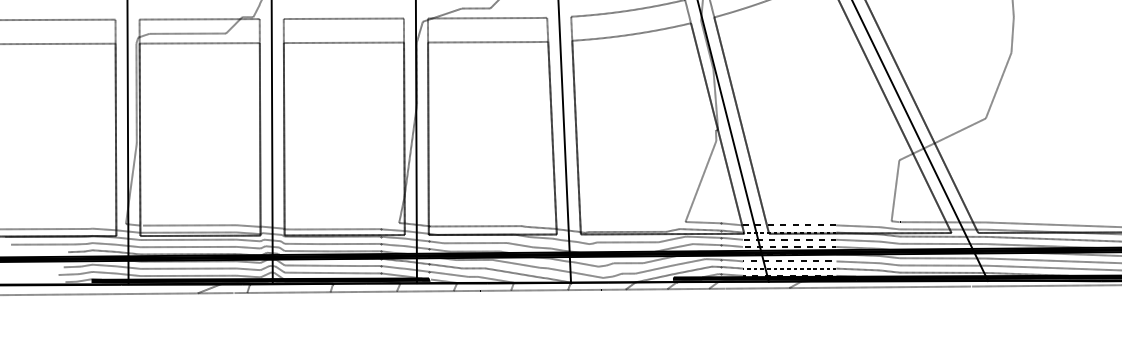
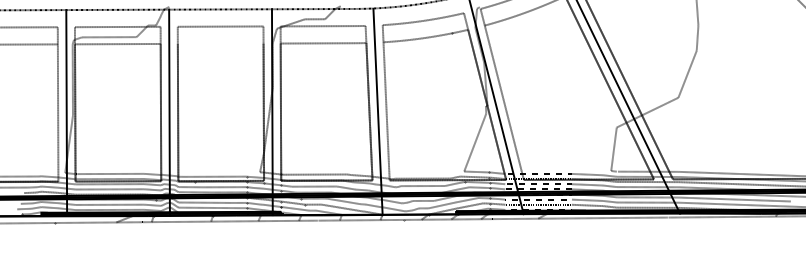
line: (343, 42) -> (220, 43), removed
line: (740, 125) -> (503, 102), removed
line: (576, 137) -> (386, 111), removed
line: (115, 139) -> (57, 112), removed

